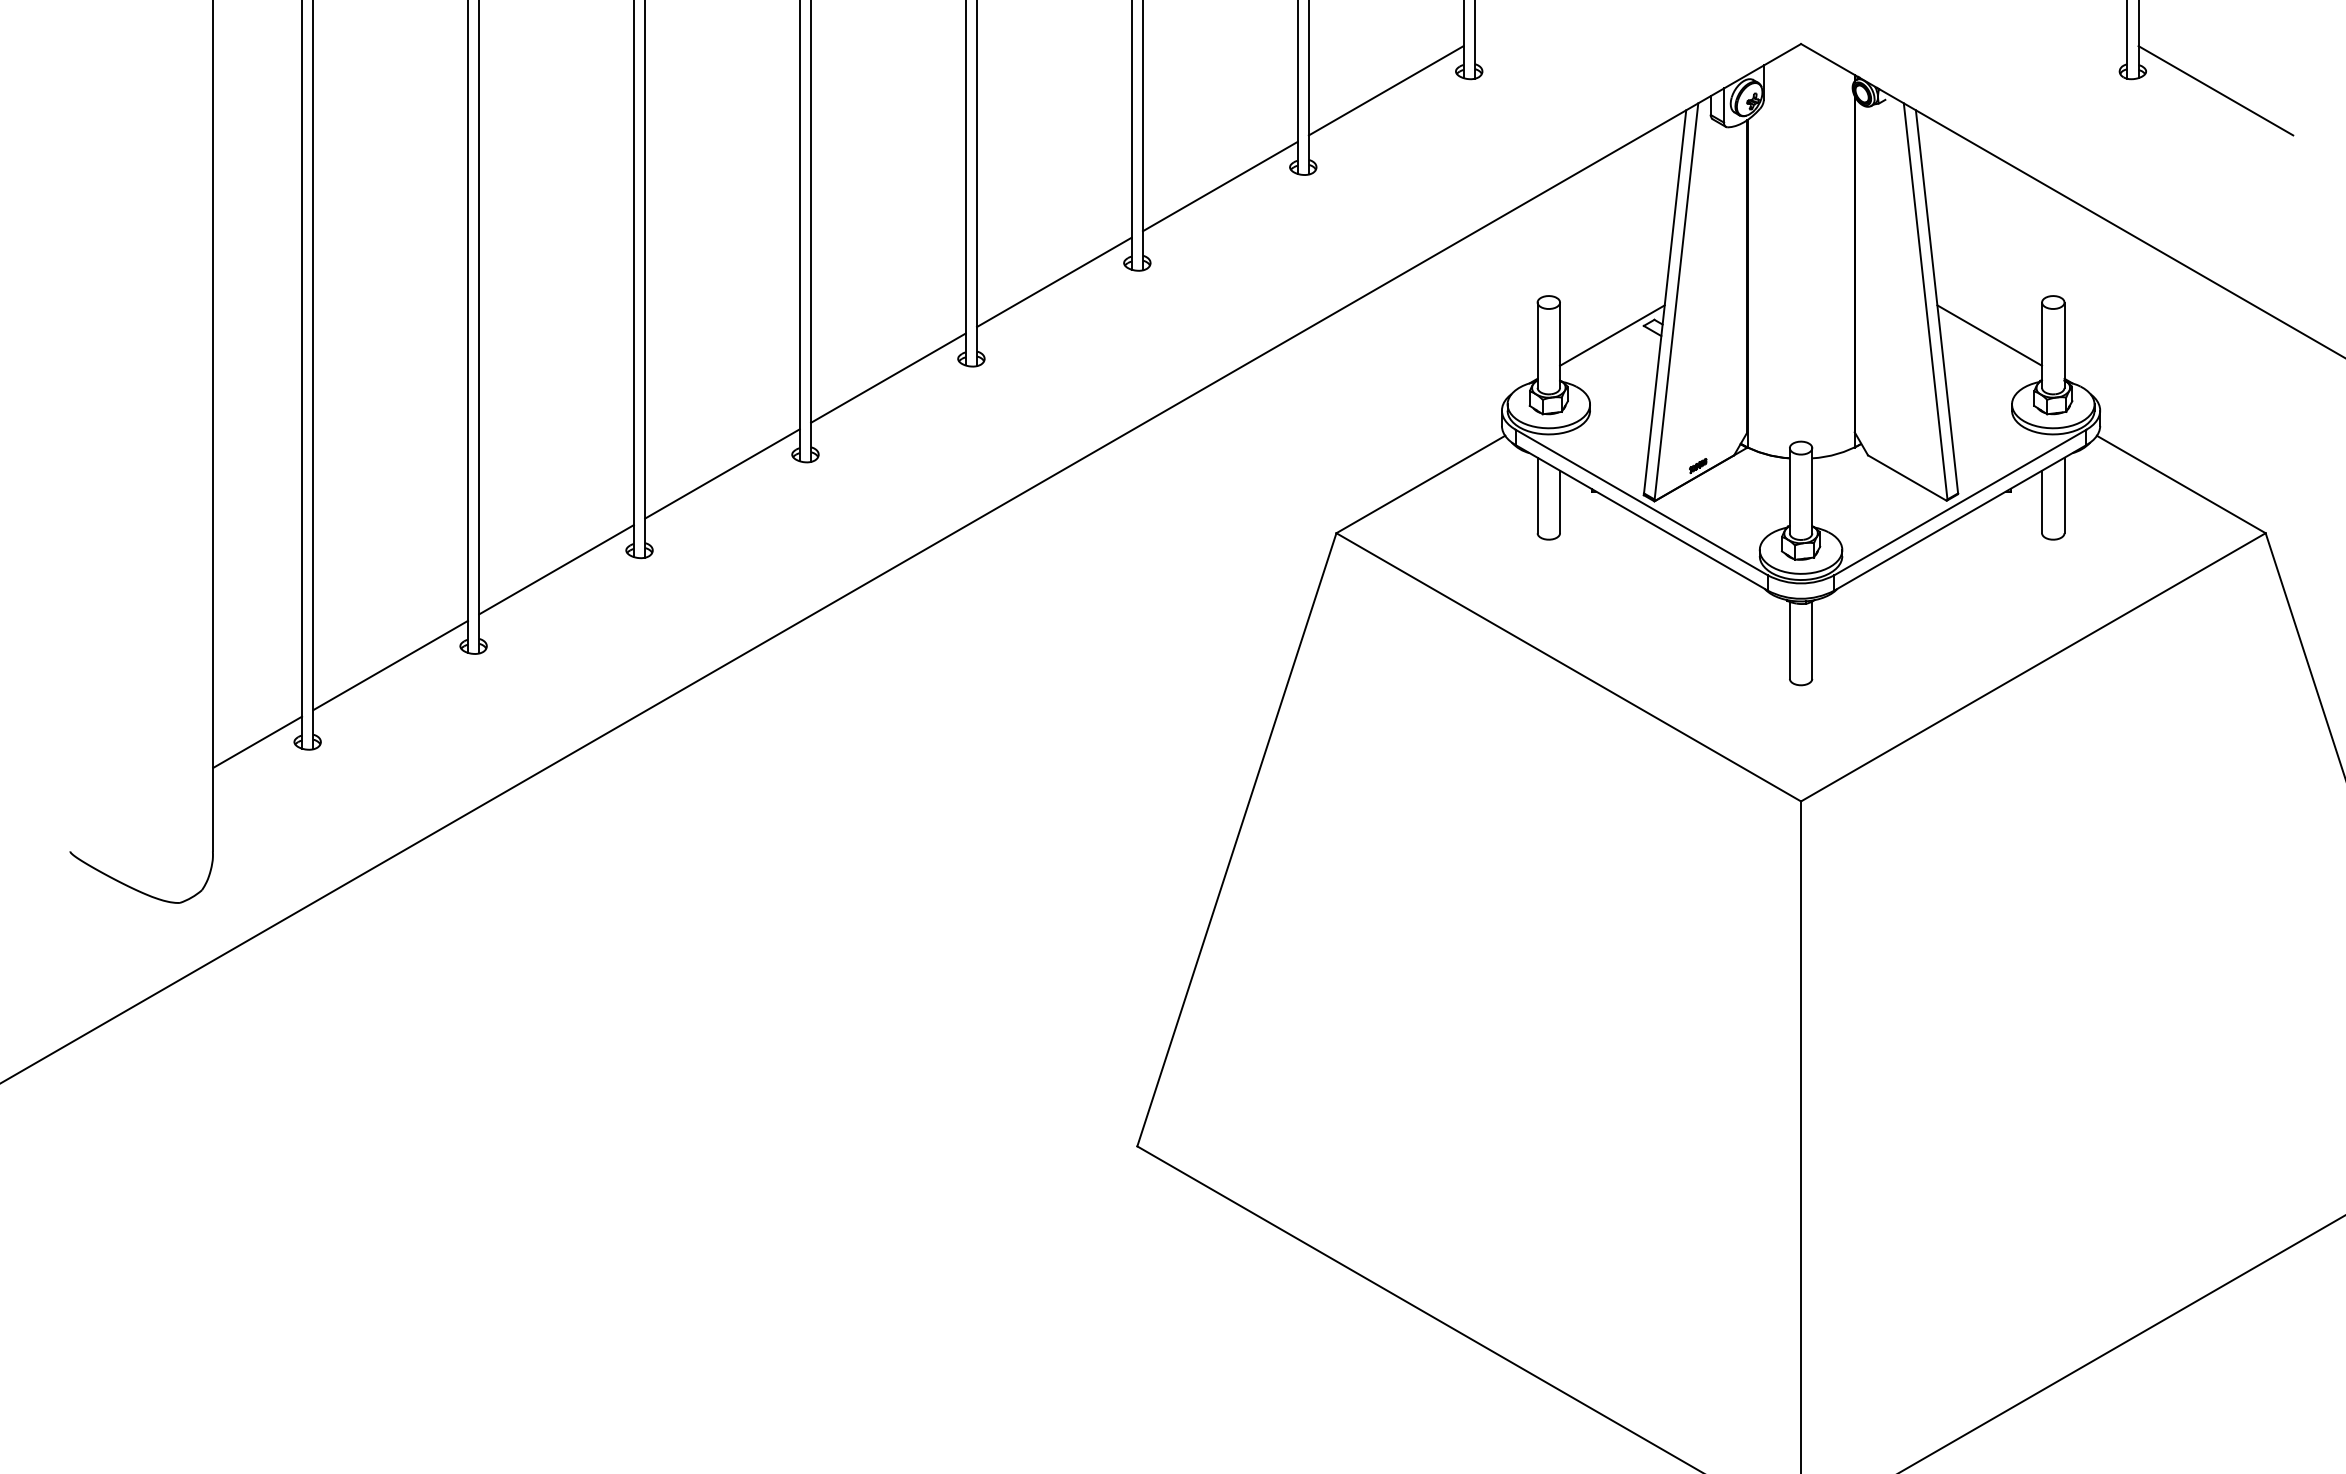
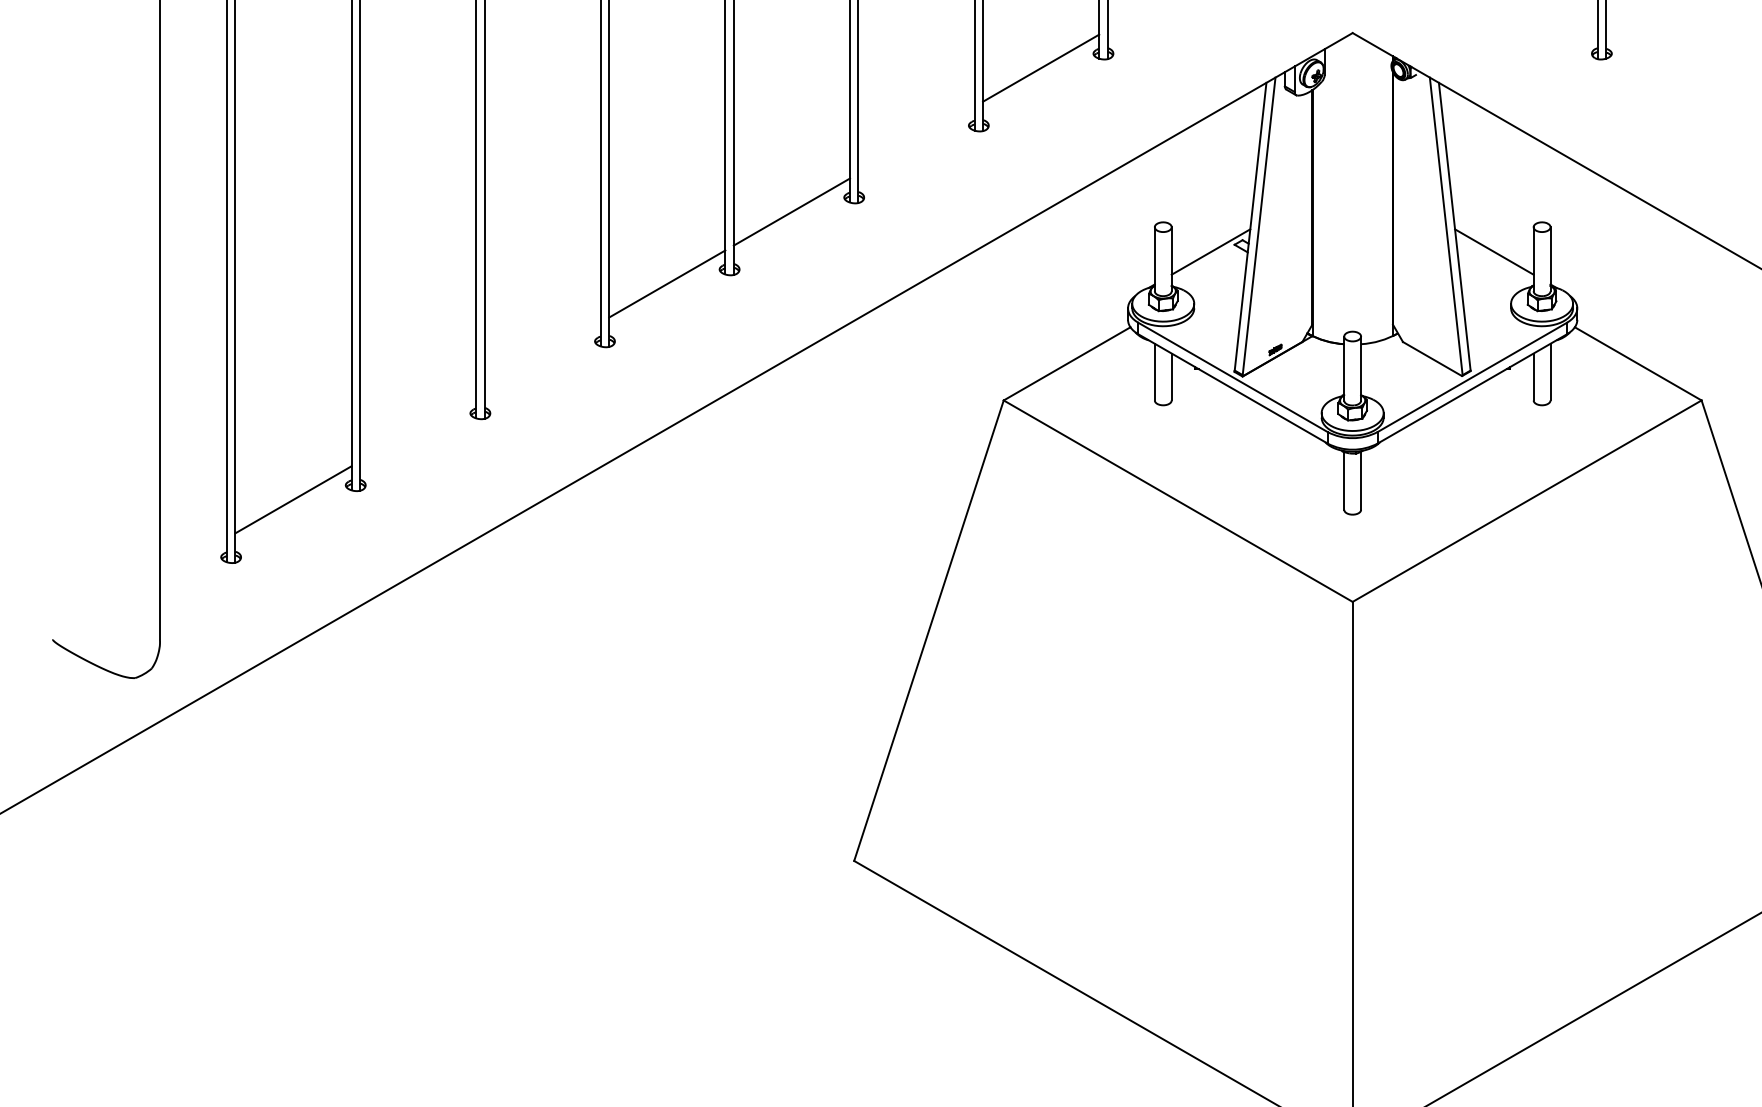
line: (2215, 90) -> (1663, 67), removed
line: (1219, 186) -> (915, 140), removed
line: (722, 473) -> (542, 355), removed
line: (556, 569) -> (418, 427), removed
line: (257, 741) -> (193, 556), removed

